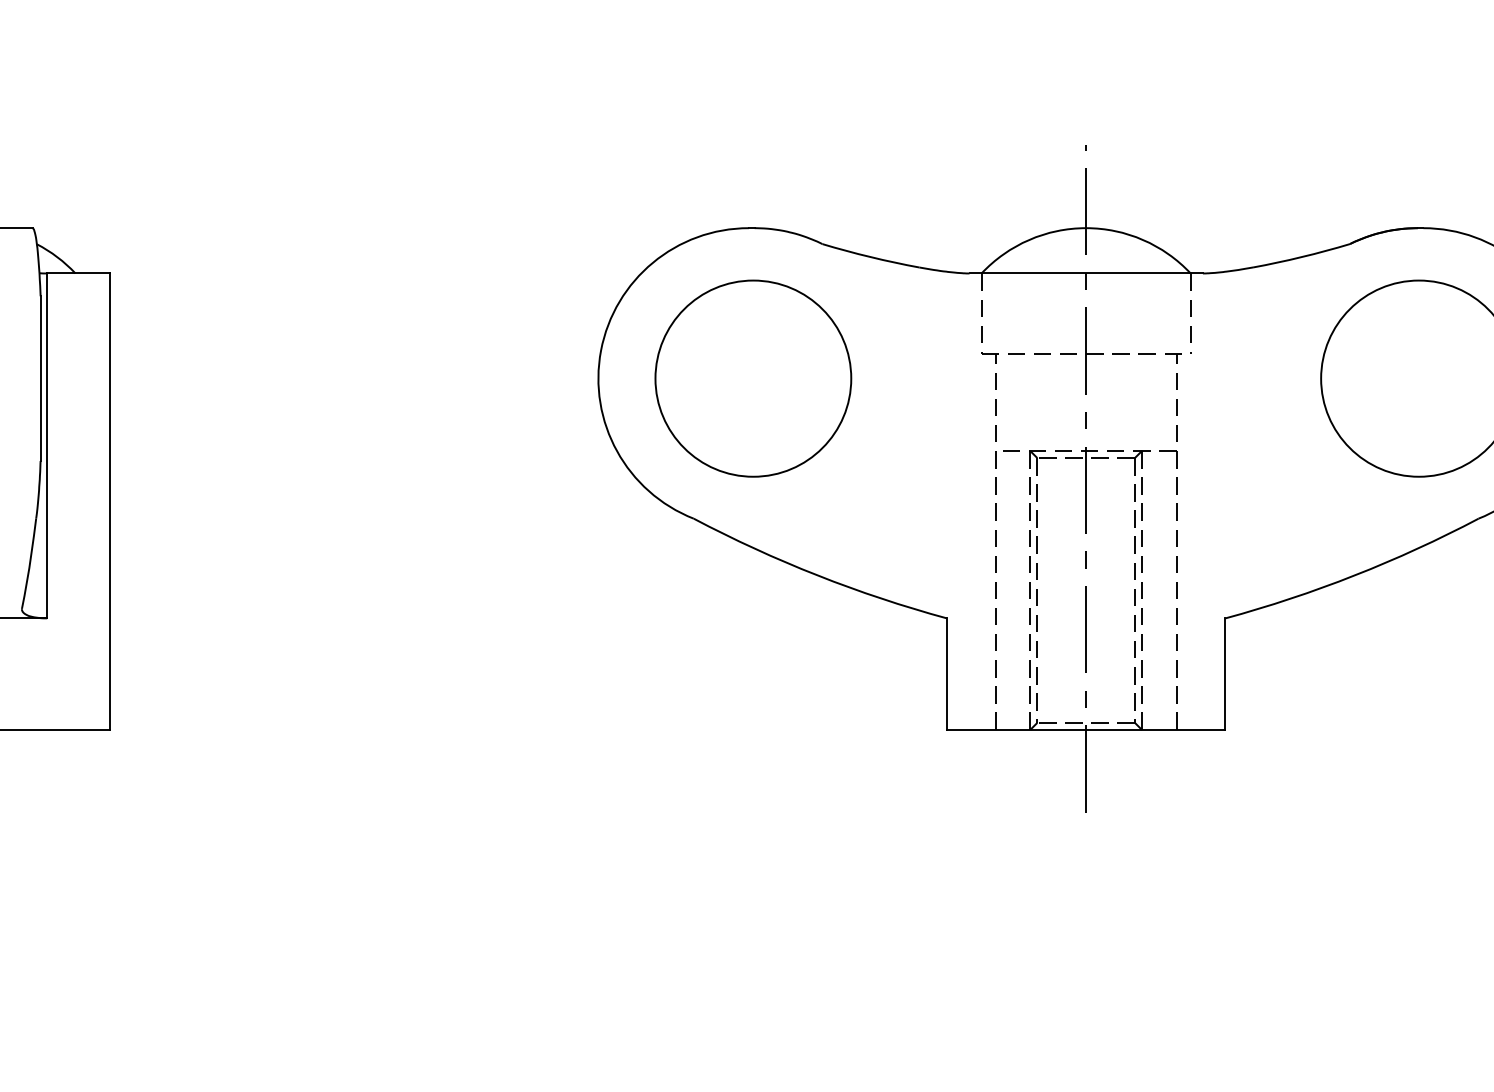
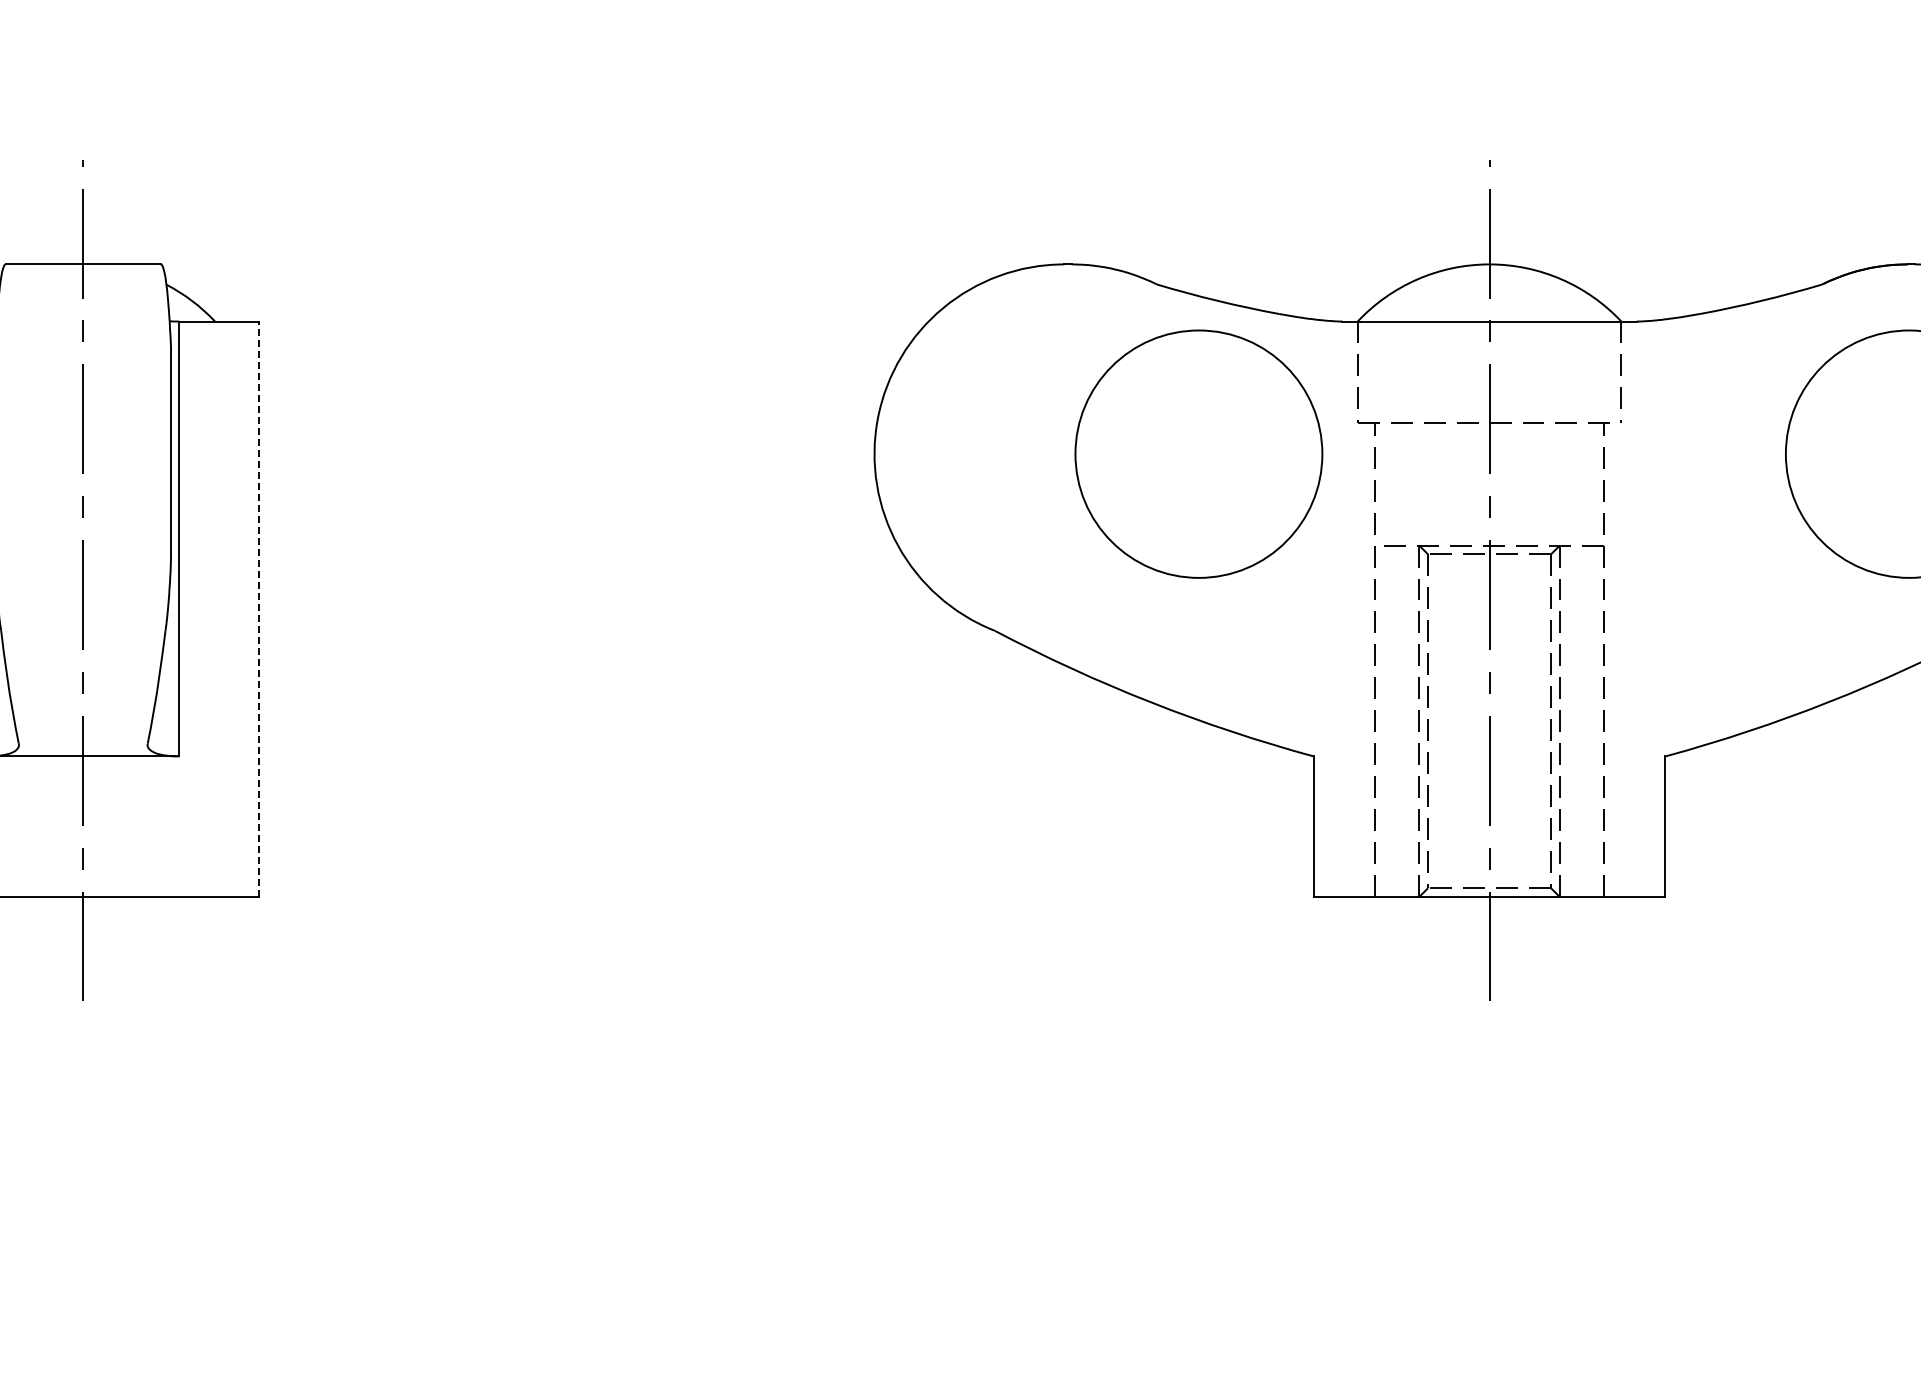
part: (753, 378) -> (1198, 453), moved
line: (109, 501) -> (258, 609), solid -> dashed

